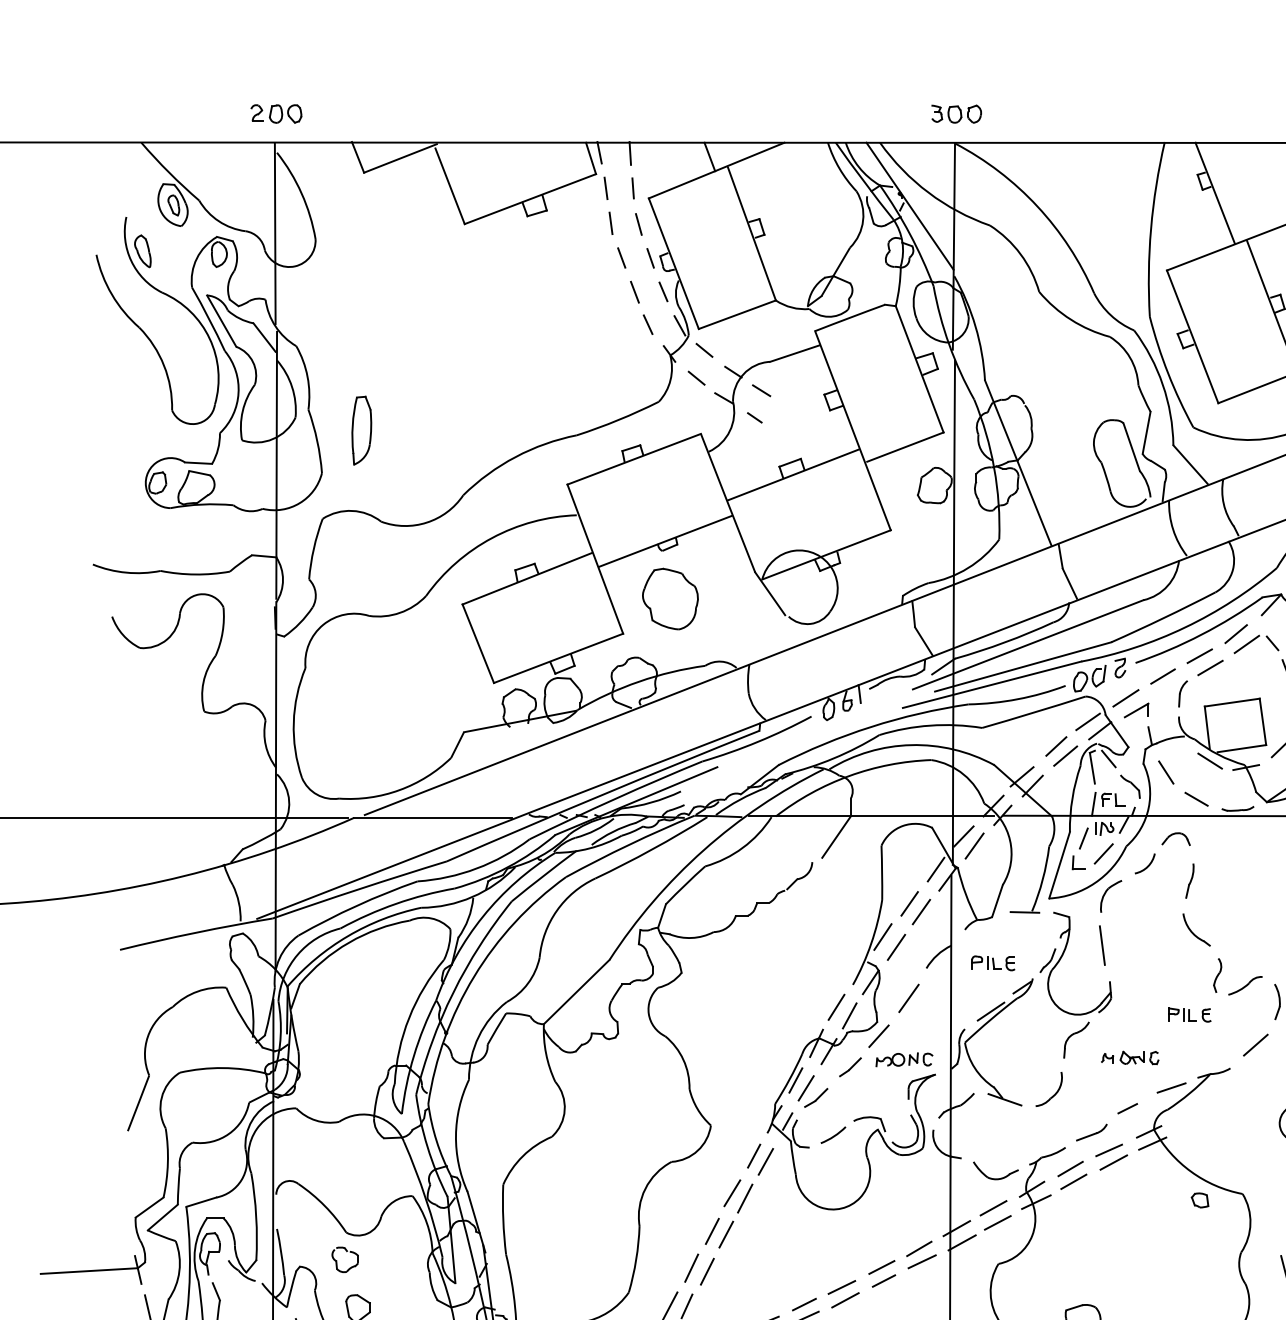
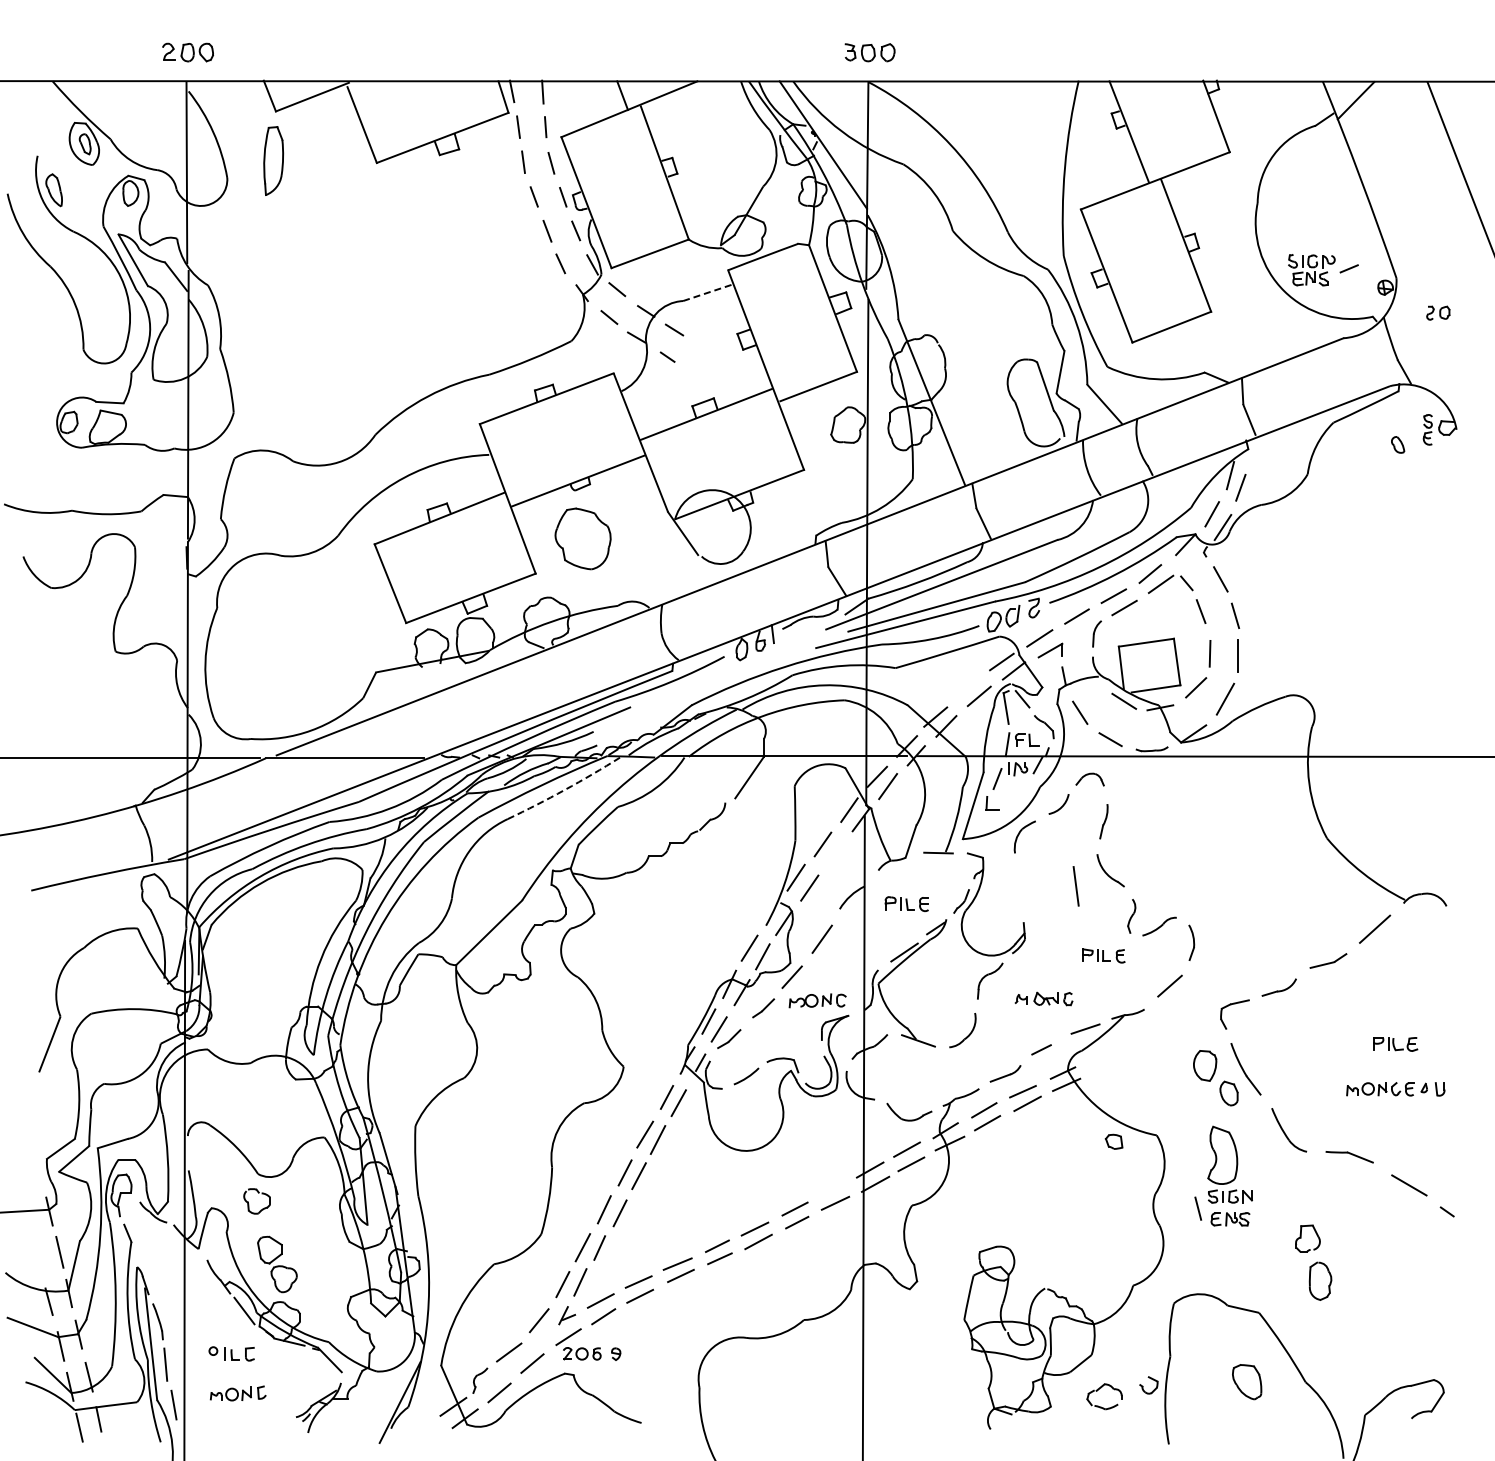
line: (795, 353) -> (708, 292), solid -> dashed
part: (361, 430) -> (273, 160), moved
line: (1056, 746) -> (970, 686), removed
arc: (651, 849) -> (564, 789), solid -> dashed
line: (1103, 854) -> (1017, 794), removed
line: (921, 911) -> (834, 852), removed
line: (1101, 945) -> (1075, 886), moved
line: (919, 1248) -> (832, 1190), removed

